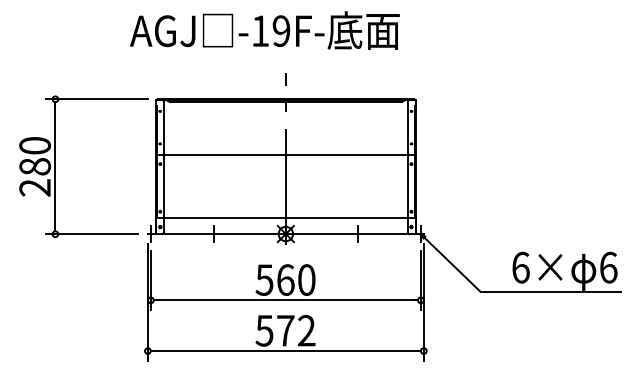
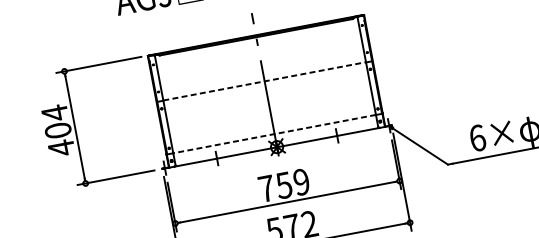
line: (285, 154) -> (264, 81), solid -> dashed
text: (35, 166) -> (58, 130), 280 -> 404
line: (285, 218) -> (274, 134), solid -> dashed
text: (285, 279) -> (283, 184), 560 -> 759

